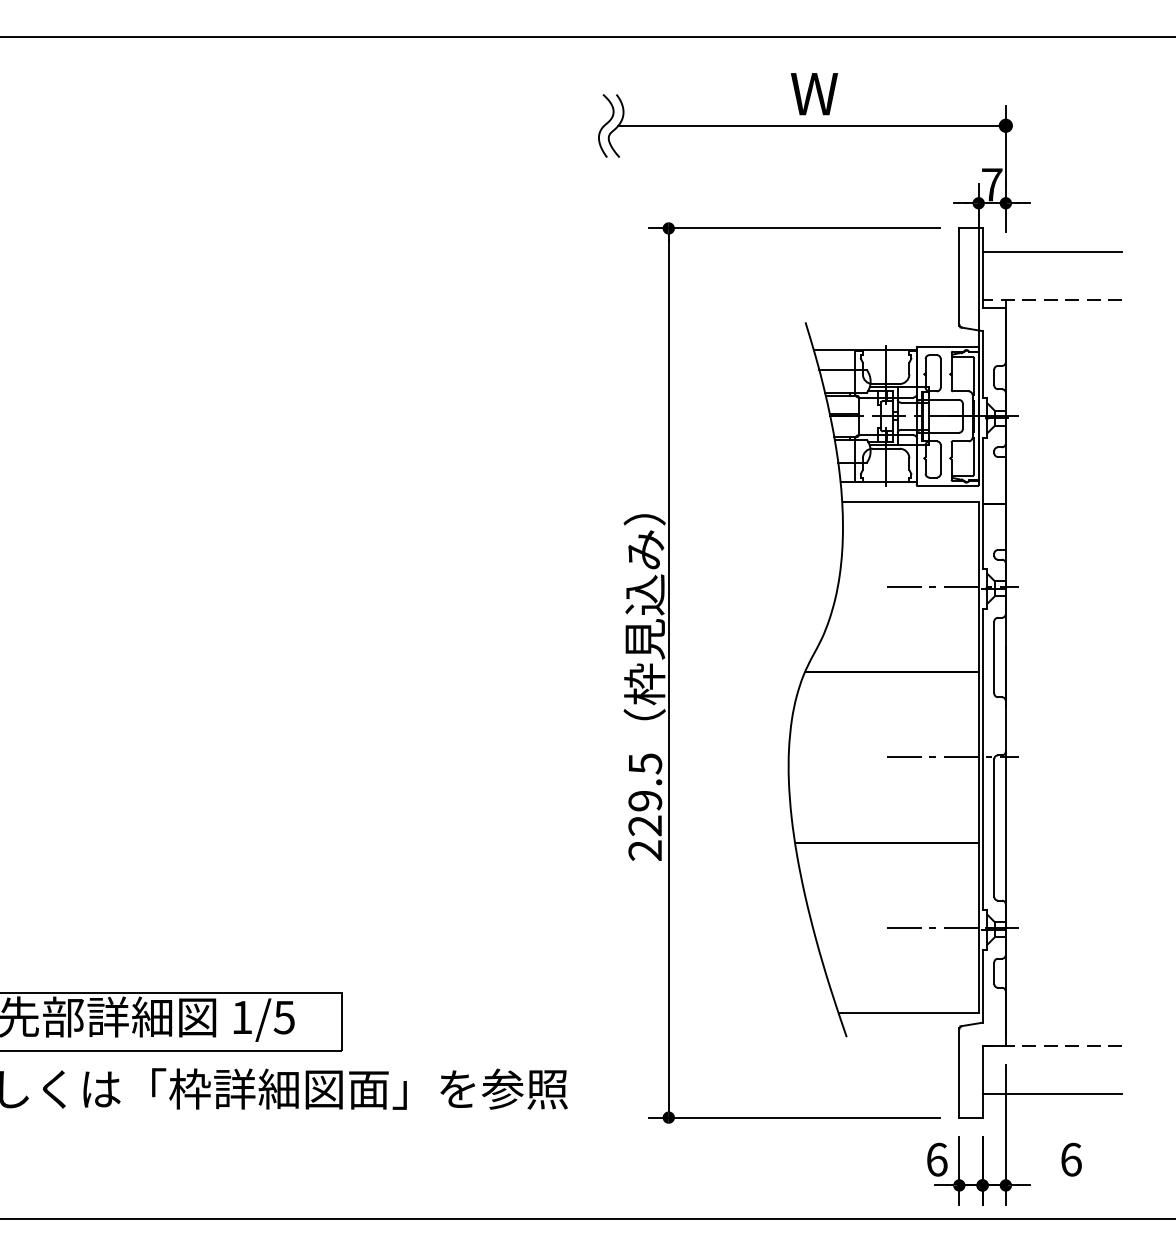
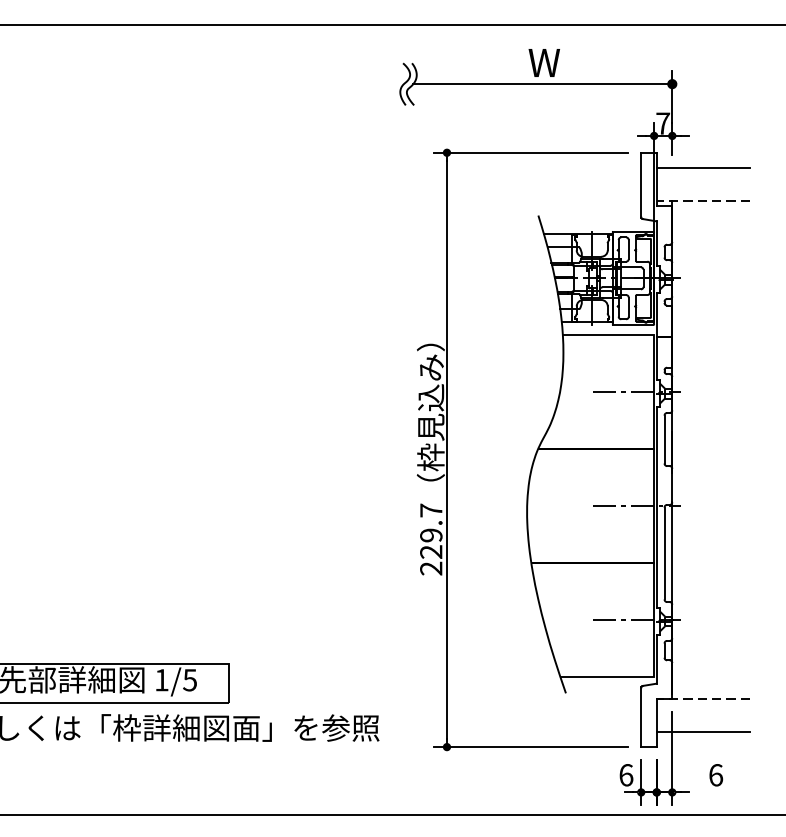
text: (645, 763) -> (431, 510), 229.5 -> 229.7

